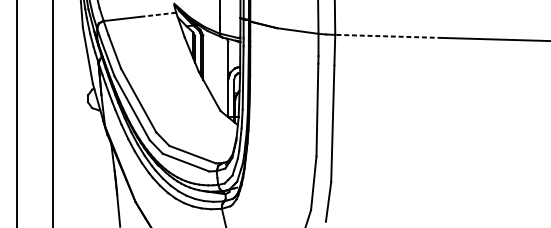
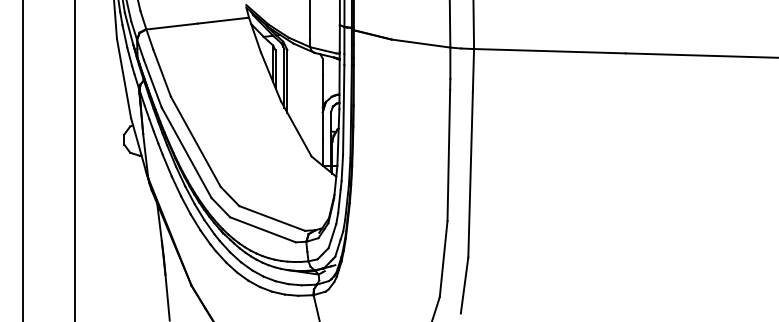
line: (158, 14) -> (223, 20), dashed -> solid
line: (388, 36) -> (549, 51), dashed -> solid

